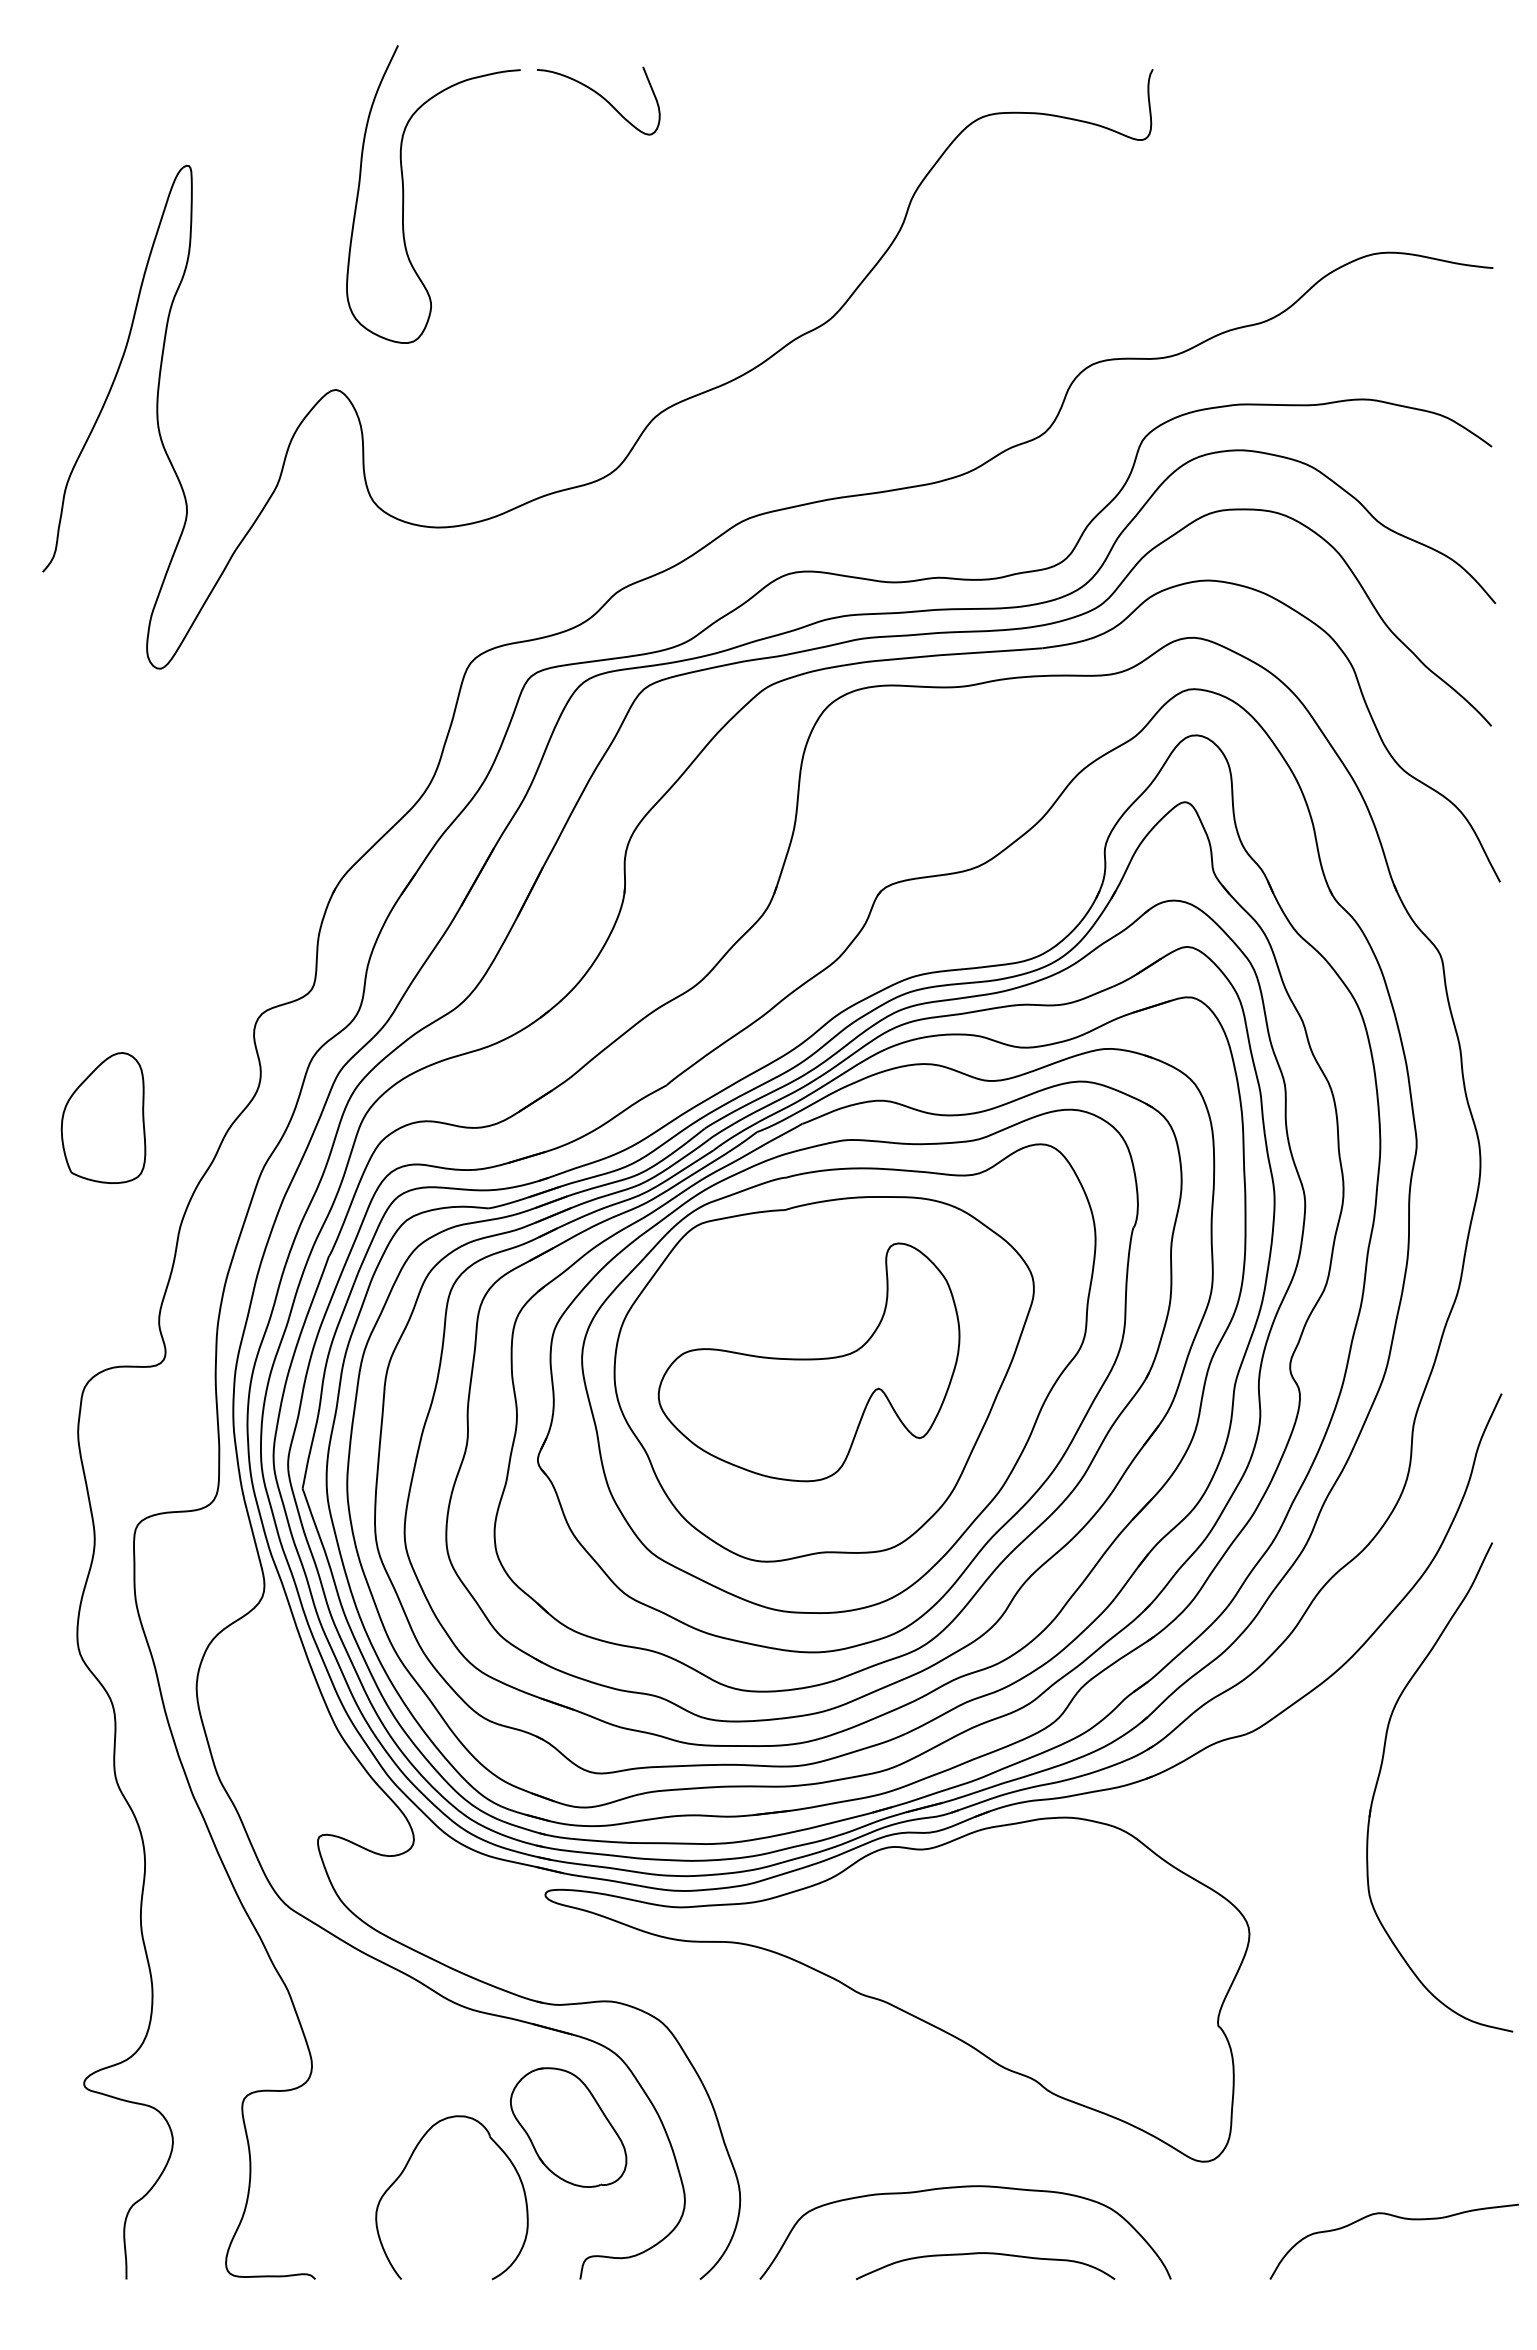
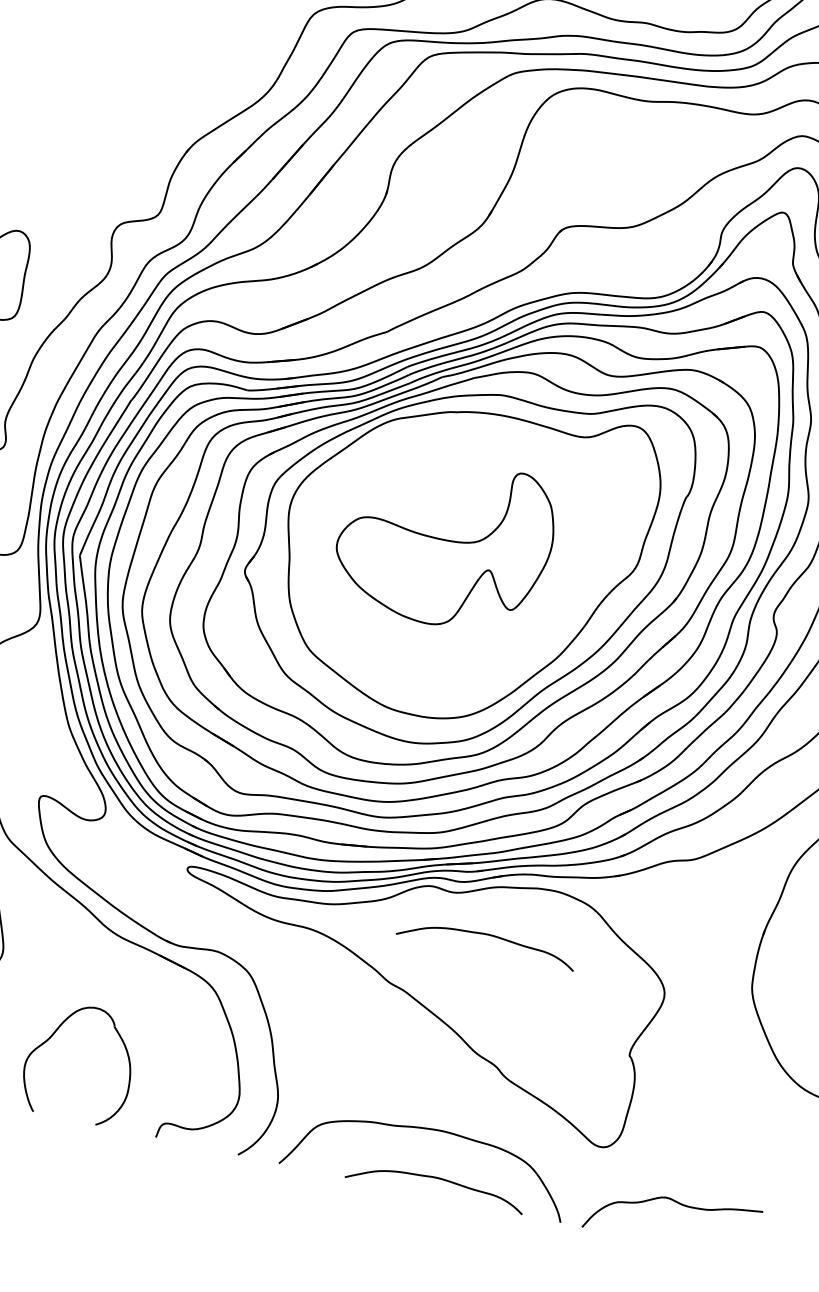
part: (823, 1379) -> (452, 556), removed
curve: (987, 1899) -> (489, 935), added
part: (568, 2127) -> (169, 1031), removed
curve: (1399, 2218) -> (679, 1204), moved

